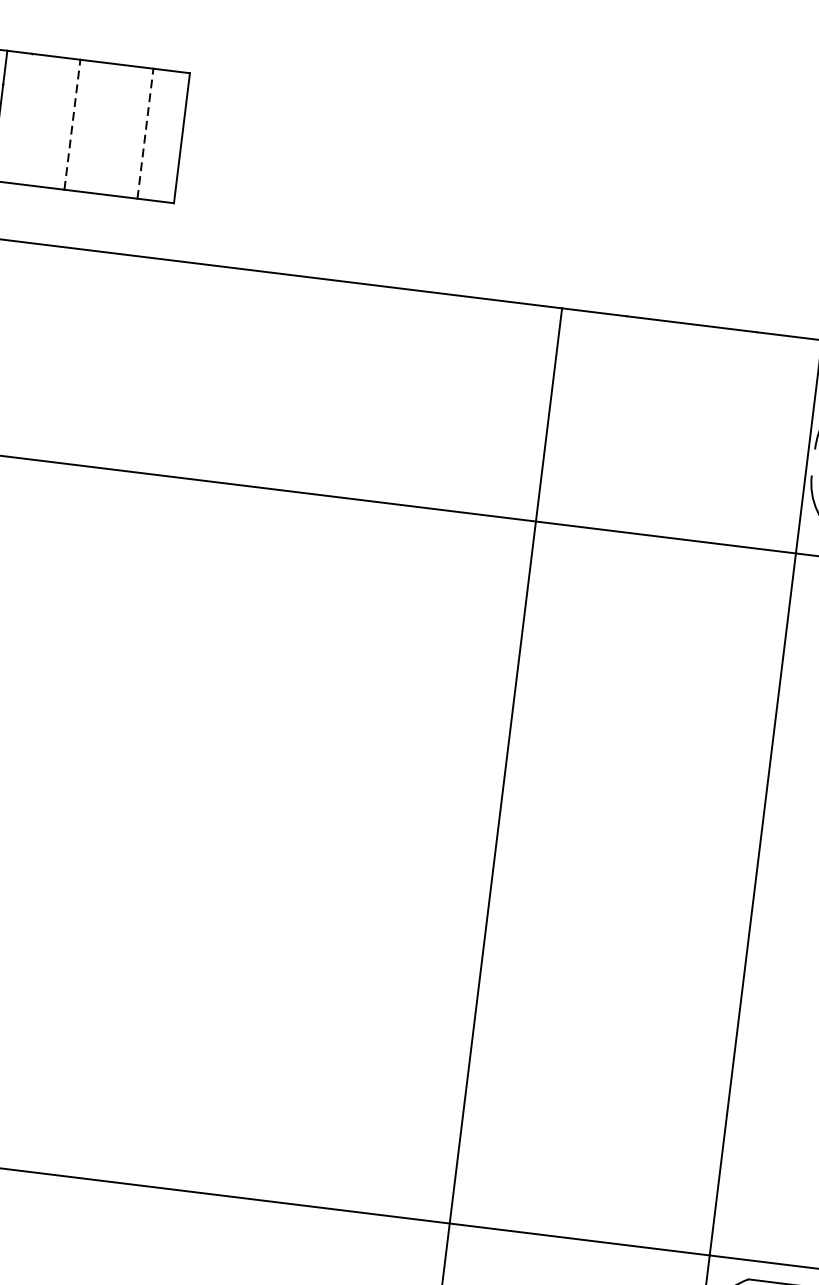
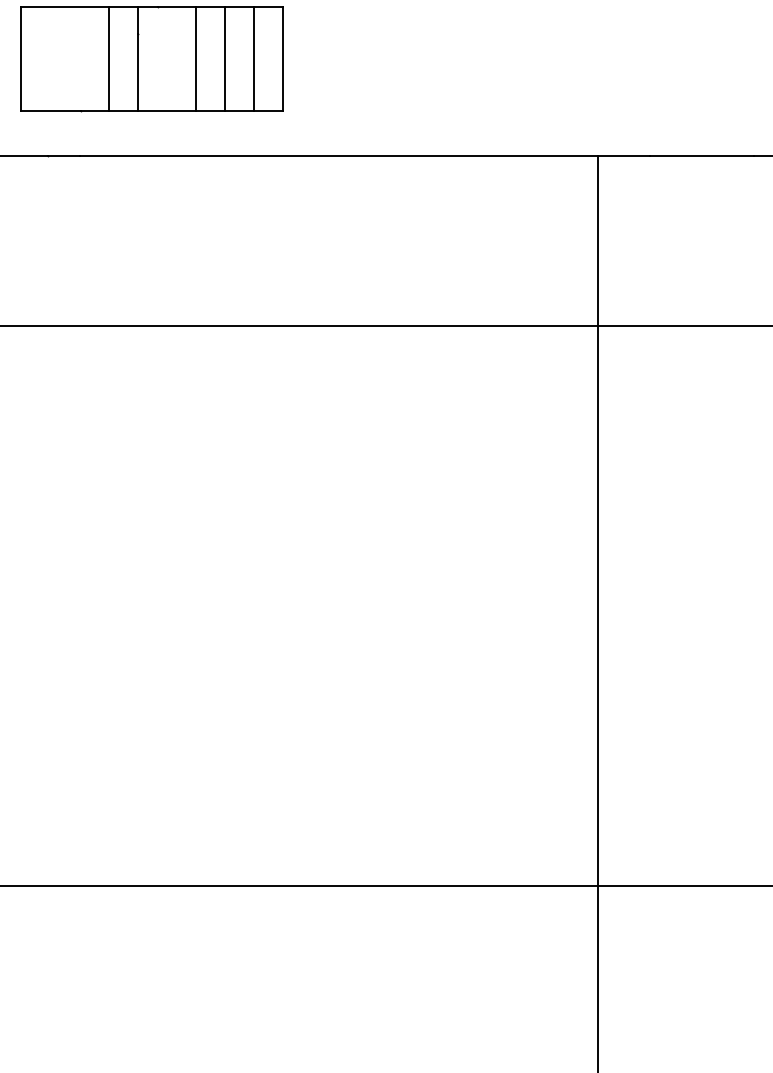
line: (71, 125) -> (195, 59), dashed -> solid
line: (109, 128) -> (225, 58), added
line: (145, 134) -> (254, 59), dashed -> solid

